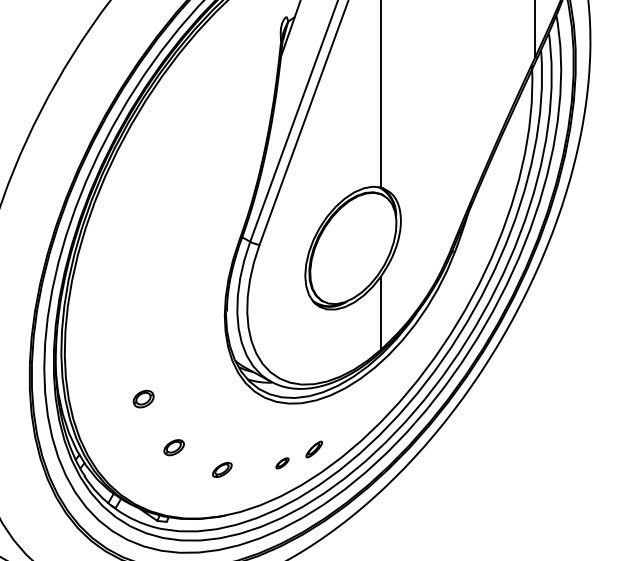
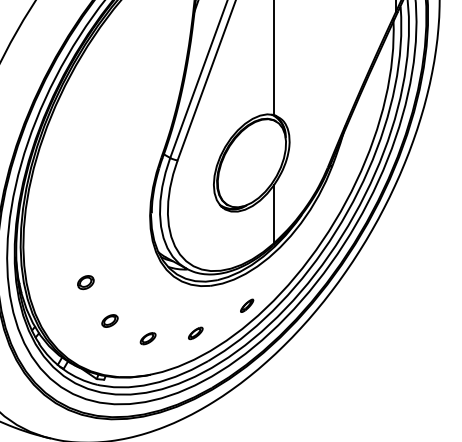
part: (313, 449) -> (246, 305), moved
part: (282, 463) -> (195, 333), size x1.43

